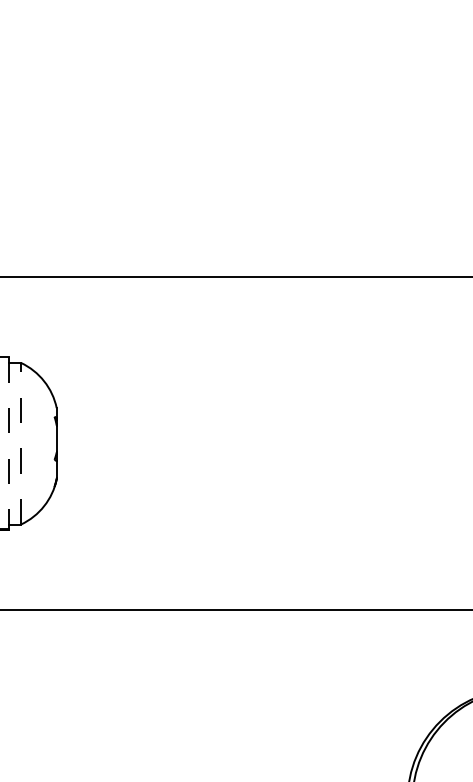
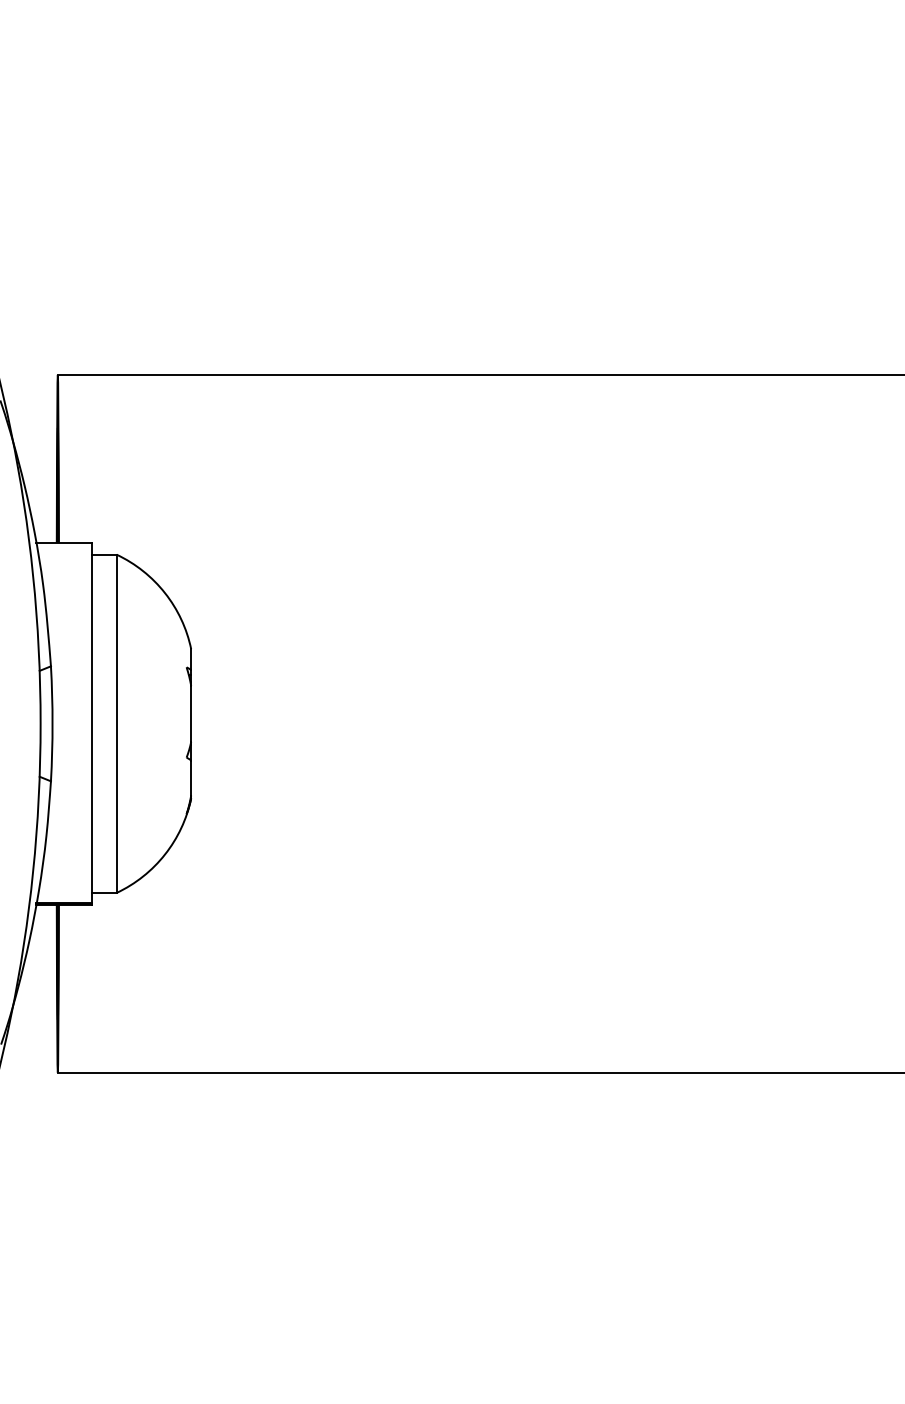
line: (9, 443) -> (92, 723), dashed -> solid
line: (21, 443) -> (117, 723), dashed -> solid

